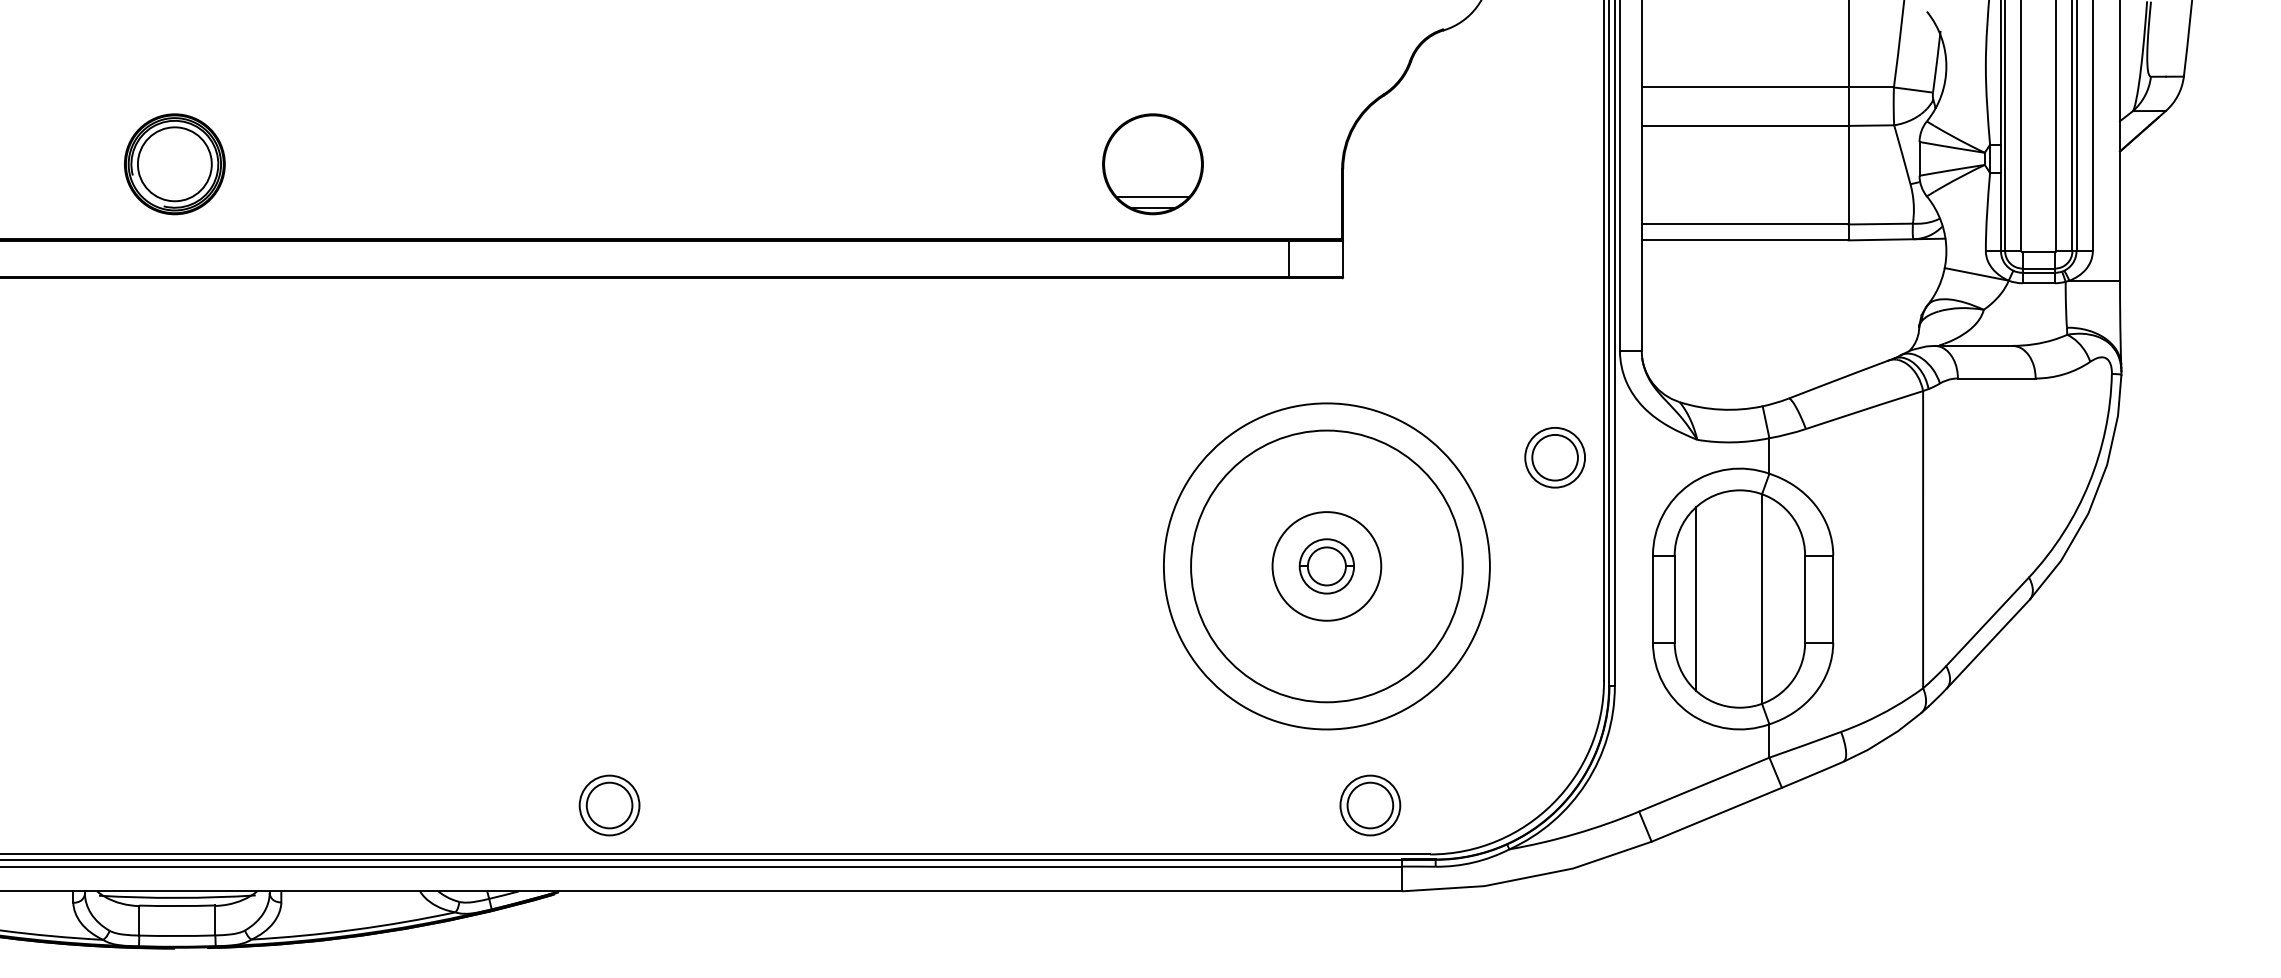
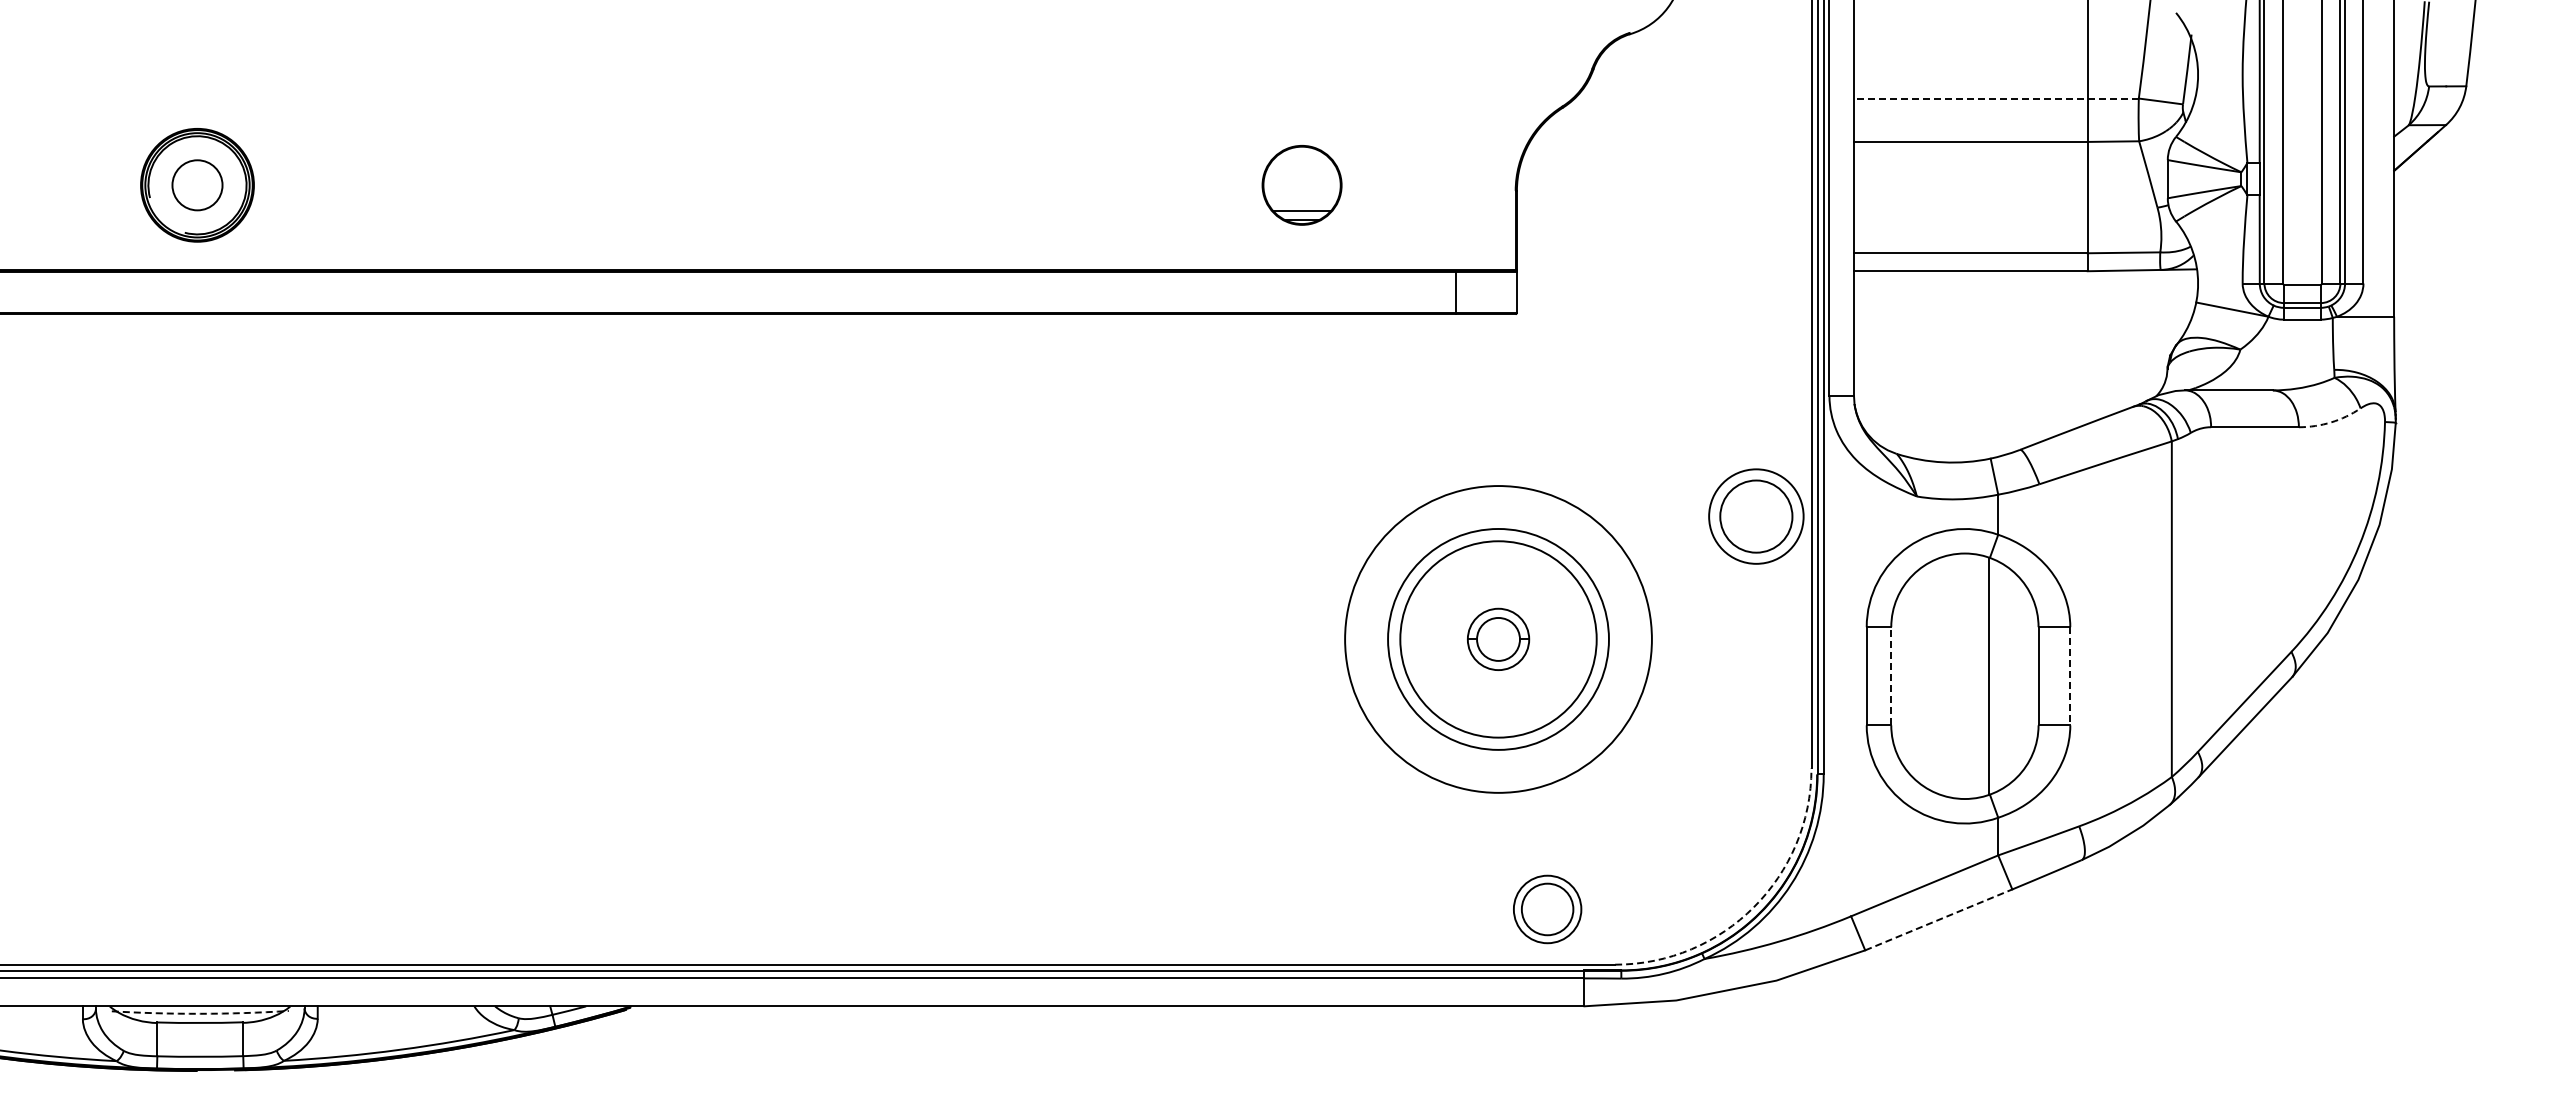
line: (1766, 87) -> (1995, 98), solid -> dashed
circle: (174, 164) -> (197, 185), size x0.6
part: (1152, 164) -> (1301, 185), size x0.7
arc: (2064, 374) -> (2331, 422), solid -> dashed
part: (1554, 457) -> (1755, 516), size x1.4
circle: (1326, 566) -> (1498, 639), size x0.6
circle: (1326, 566) -> (1498, 639), size x1.6
line: (1674, 598) -> (1891, 675), solid -> dashed
line: (1696, 599) -> (1915, 676), removed
line: (1833, 599) -> (2070, 676), solid -> dashed
arc: (1552, 803) -> (1753, 907), solid -> dashed
part: (609, 805) -> (688, 909), removed
line: (1716, 814) -> (1938, 919), solid -> dashed
arc: (177, 897) -> (200, 1013), solid -> dashed

